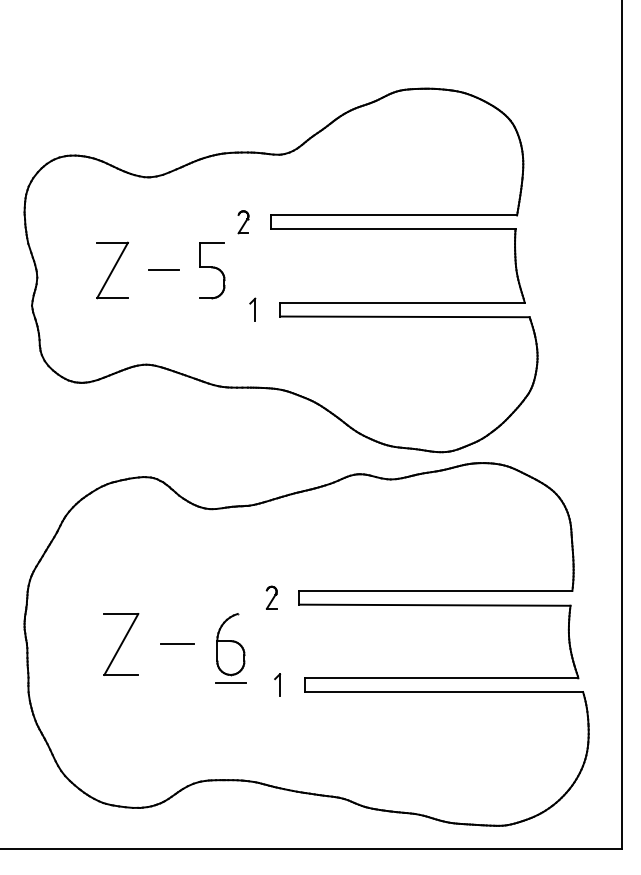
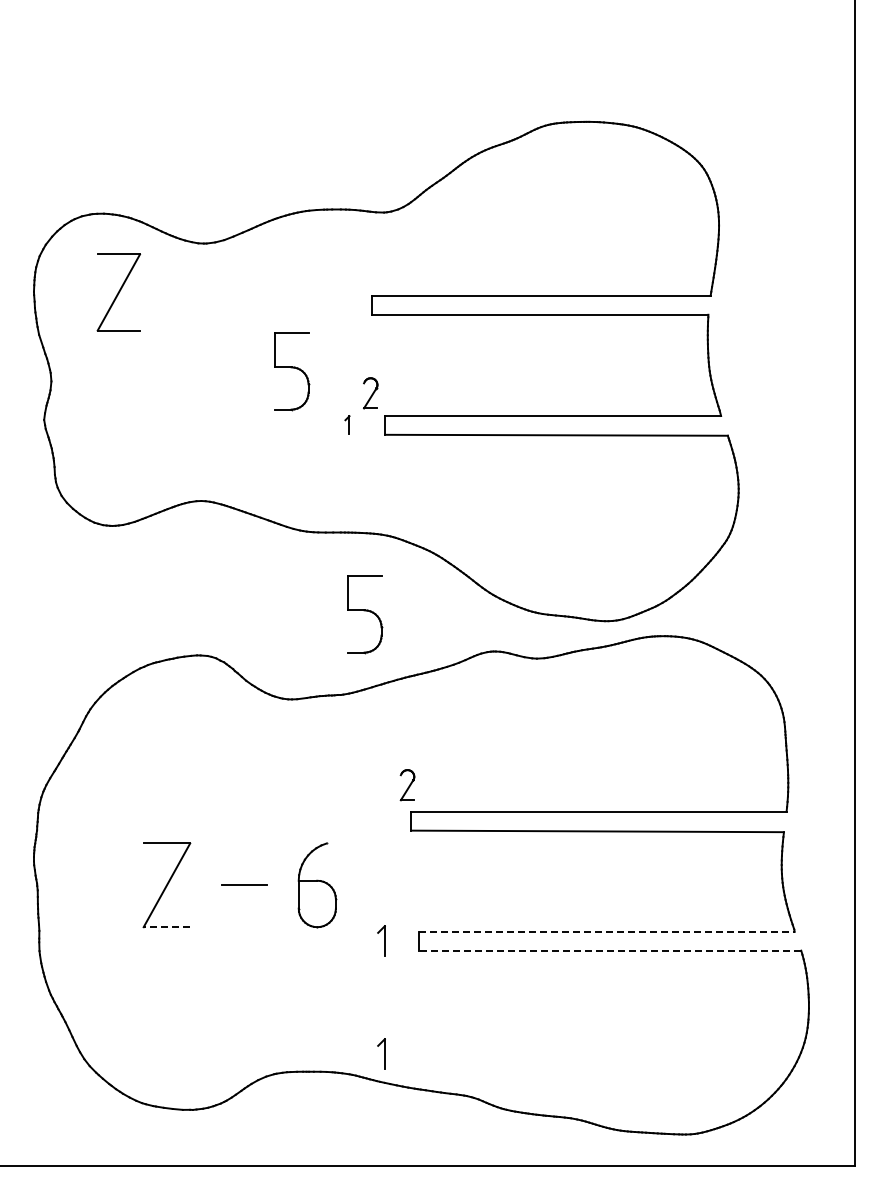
part: (243, 222) -> (370, 393), moved
part: (112, 270) -> (118, 292), moved
line: (164, 270) -> (225, 371), removed
part: (252, 309) -> (347, 424), size x0.6
part: (265, 447) -> (365, 614), added
part: (271, 598) -> (407, 785), moved
line: (121, 675) -> (166, 927), solid -> dashed
line: (441, 678) -> (606, 931), solid -> dashed
line: (230, 682) -> (317, 937), removed
line: (443, 691) -> (609, 950), solid -> dashed
part: (277, 766) -> (381, 1053), added

